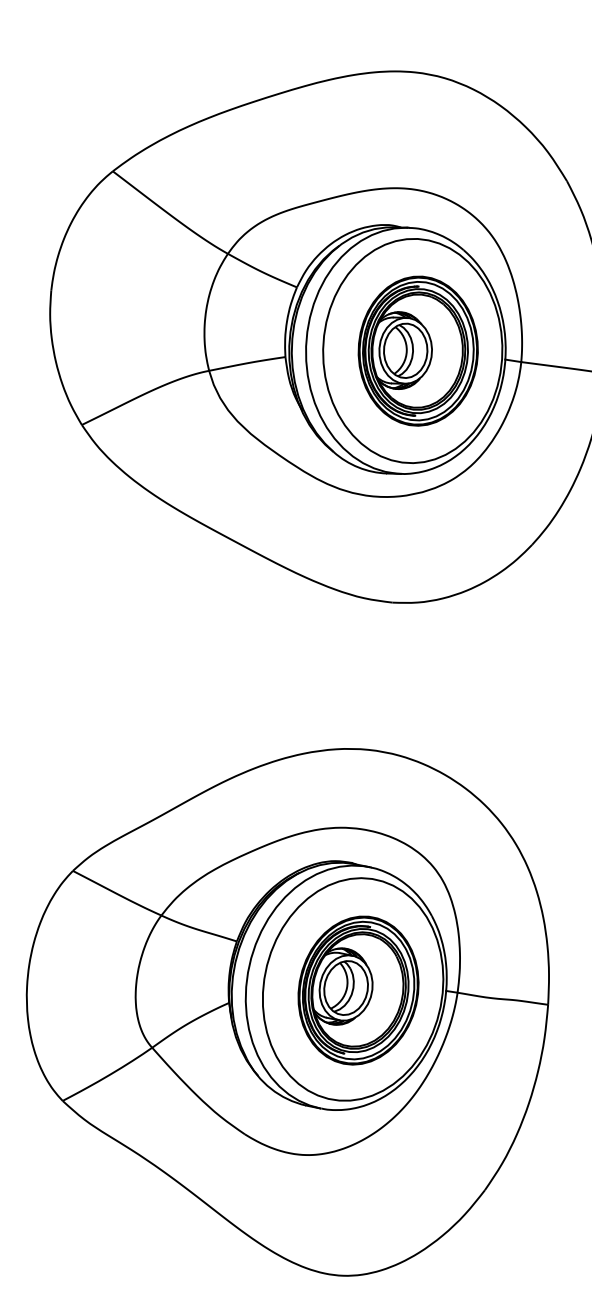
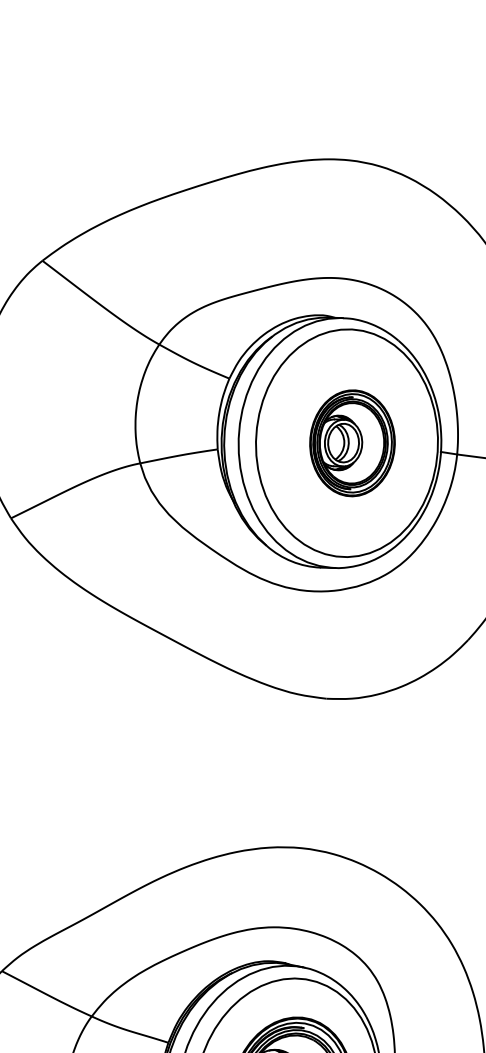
part: (417, 350) -> (351, 442), size x0.7

